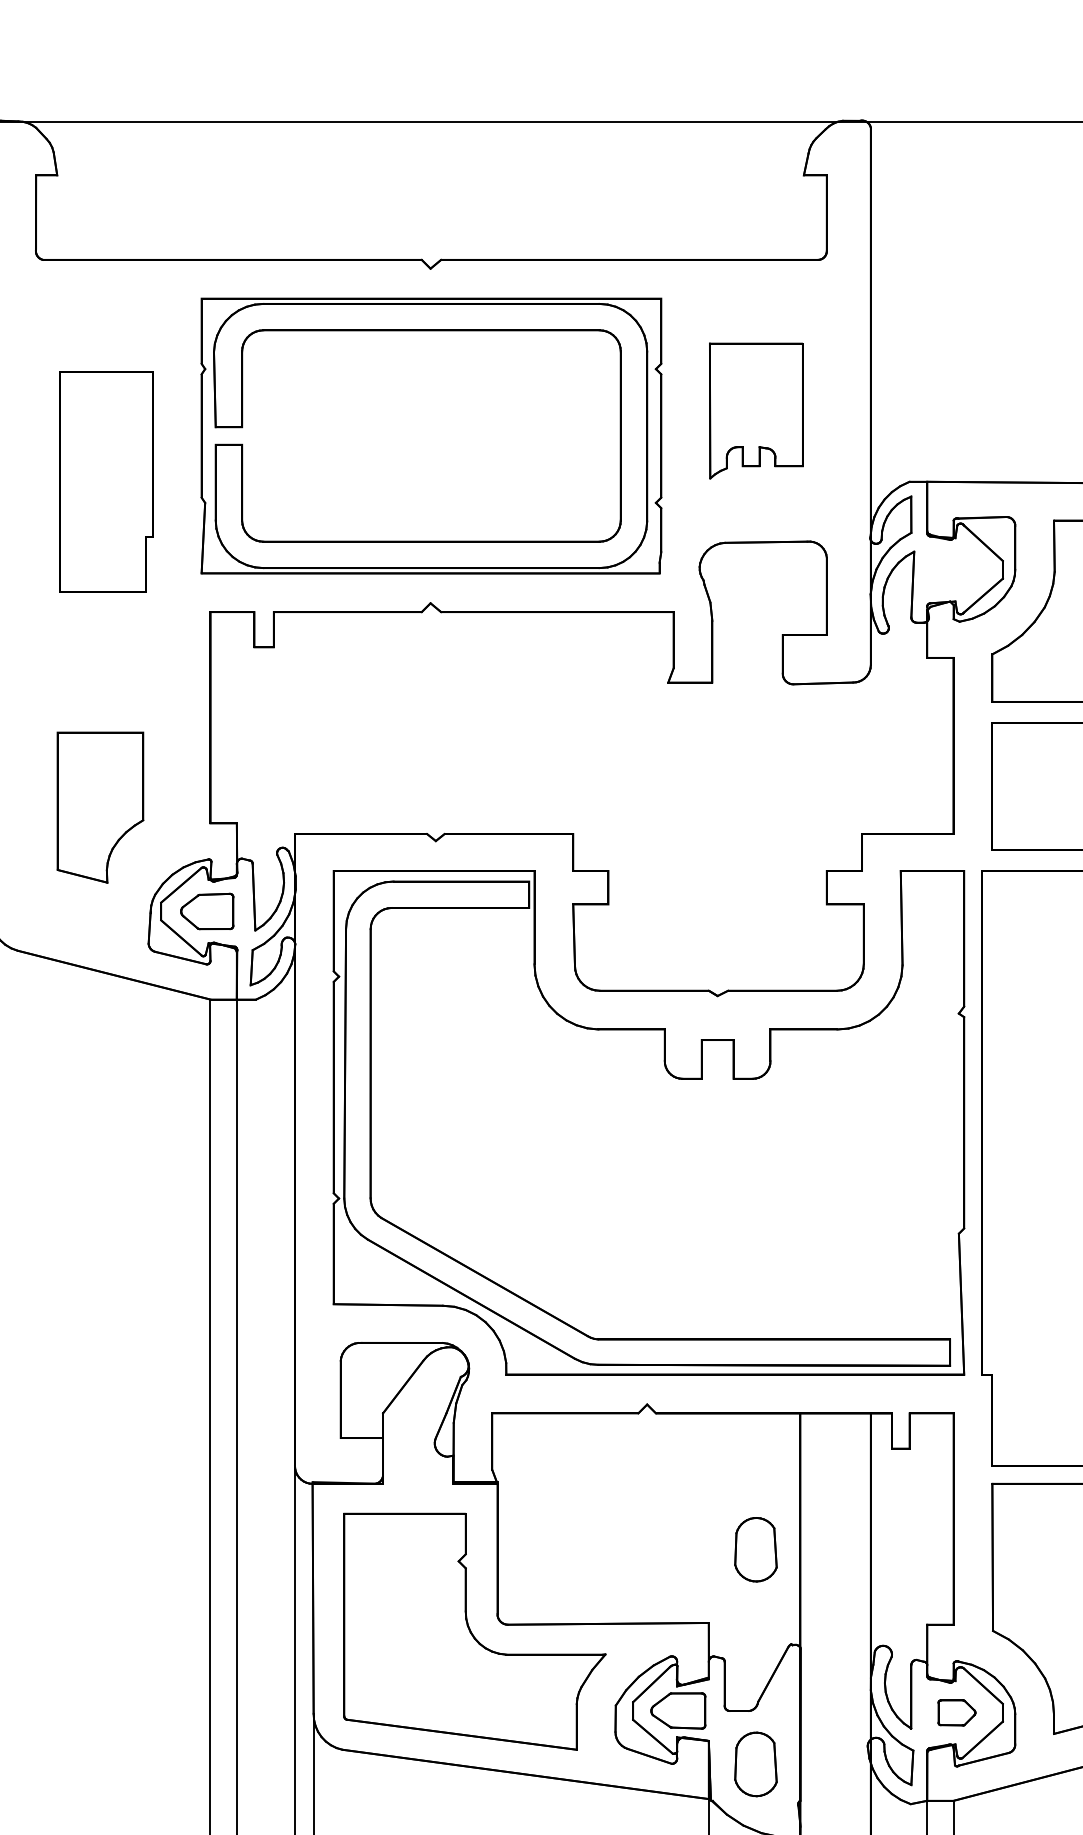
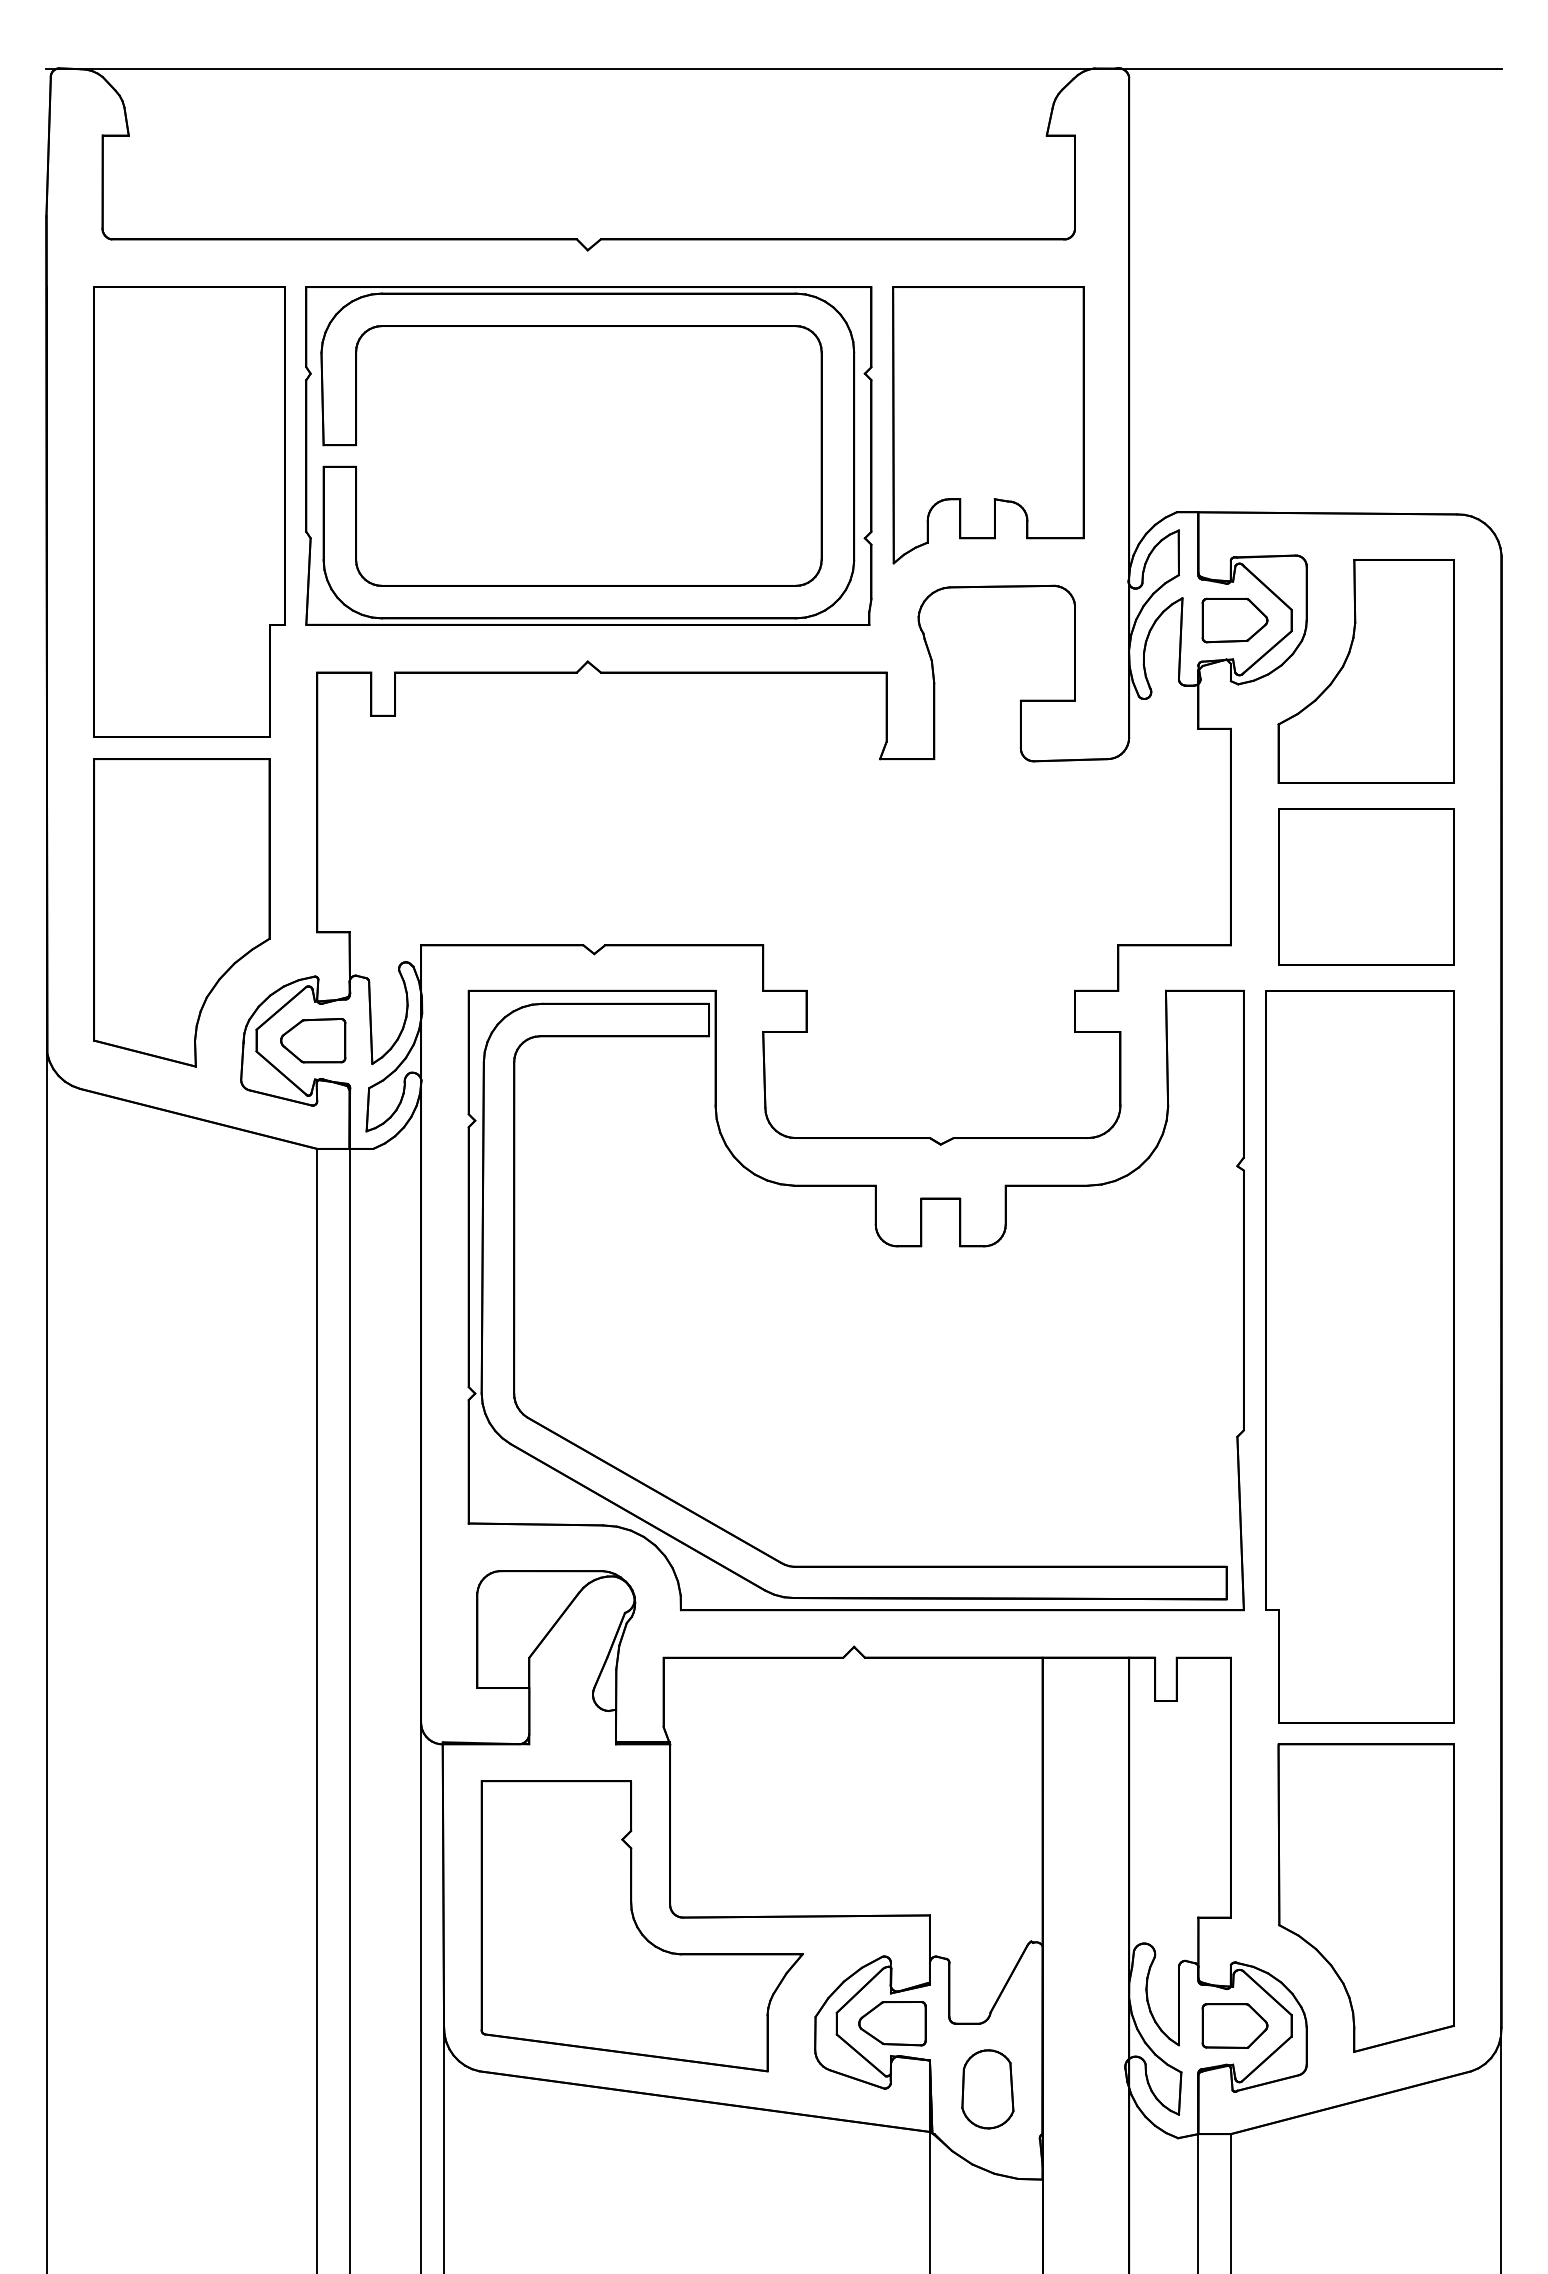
part: (756, 411) -> (988, 425), size x1.67
part: (106, 481) -> (189, 511), size x1.67
part: (956, 569) -> (1234, 620), added
part: (100, 807) -> (181, 912), size x1.67
part: (755, 1549) -> (987, 1825), removed
part: (956, 1712) -> (1234, 2025), size x1.43

